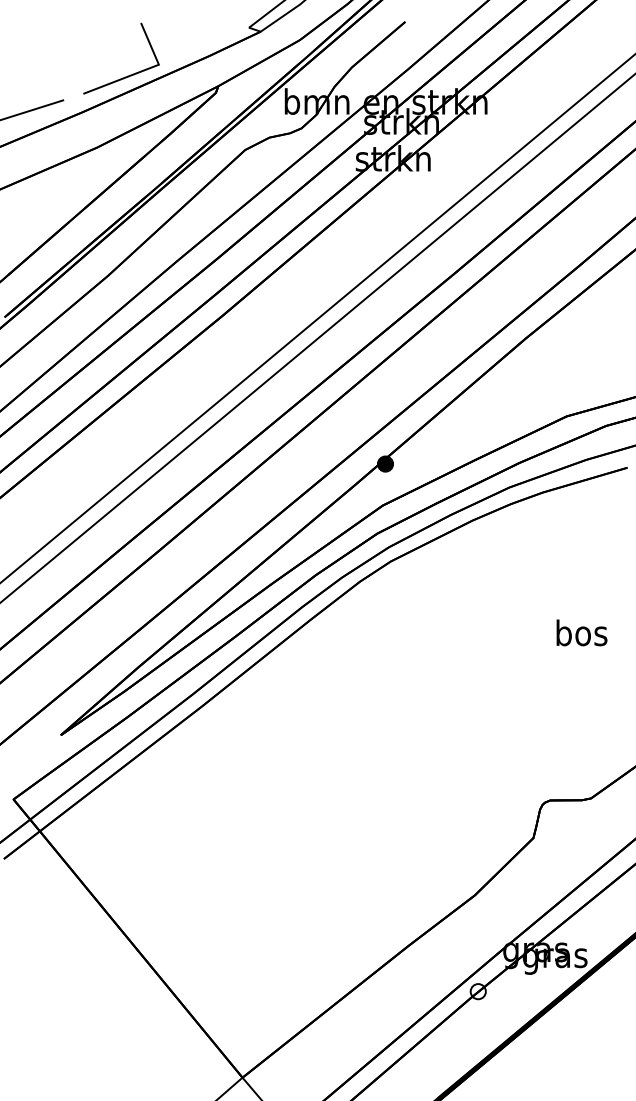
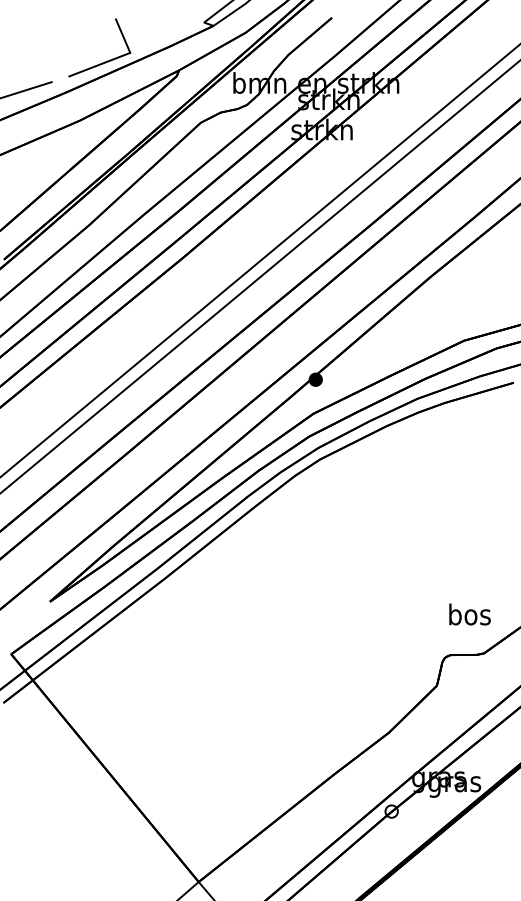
text: (581, 632) -> (469, 614), moved

